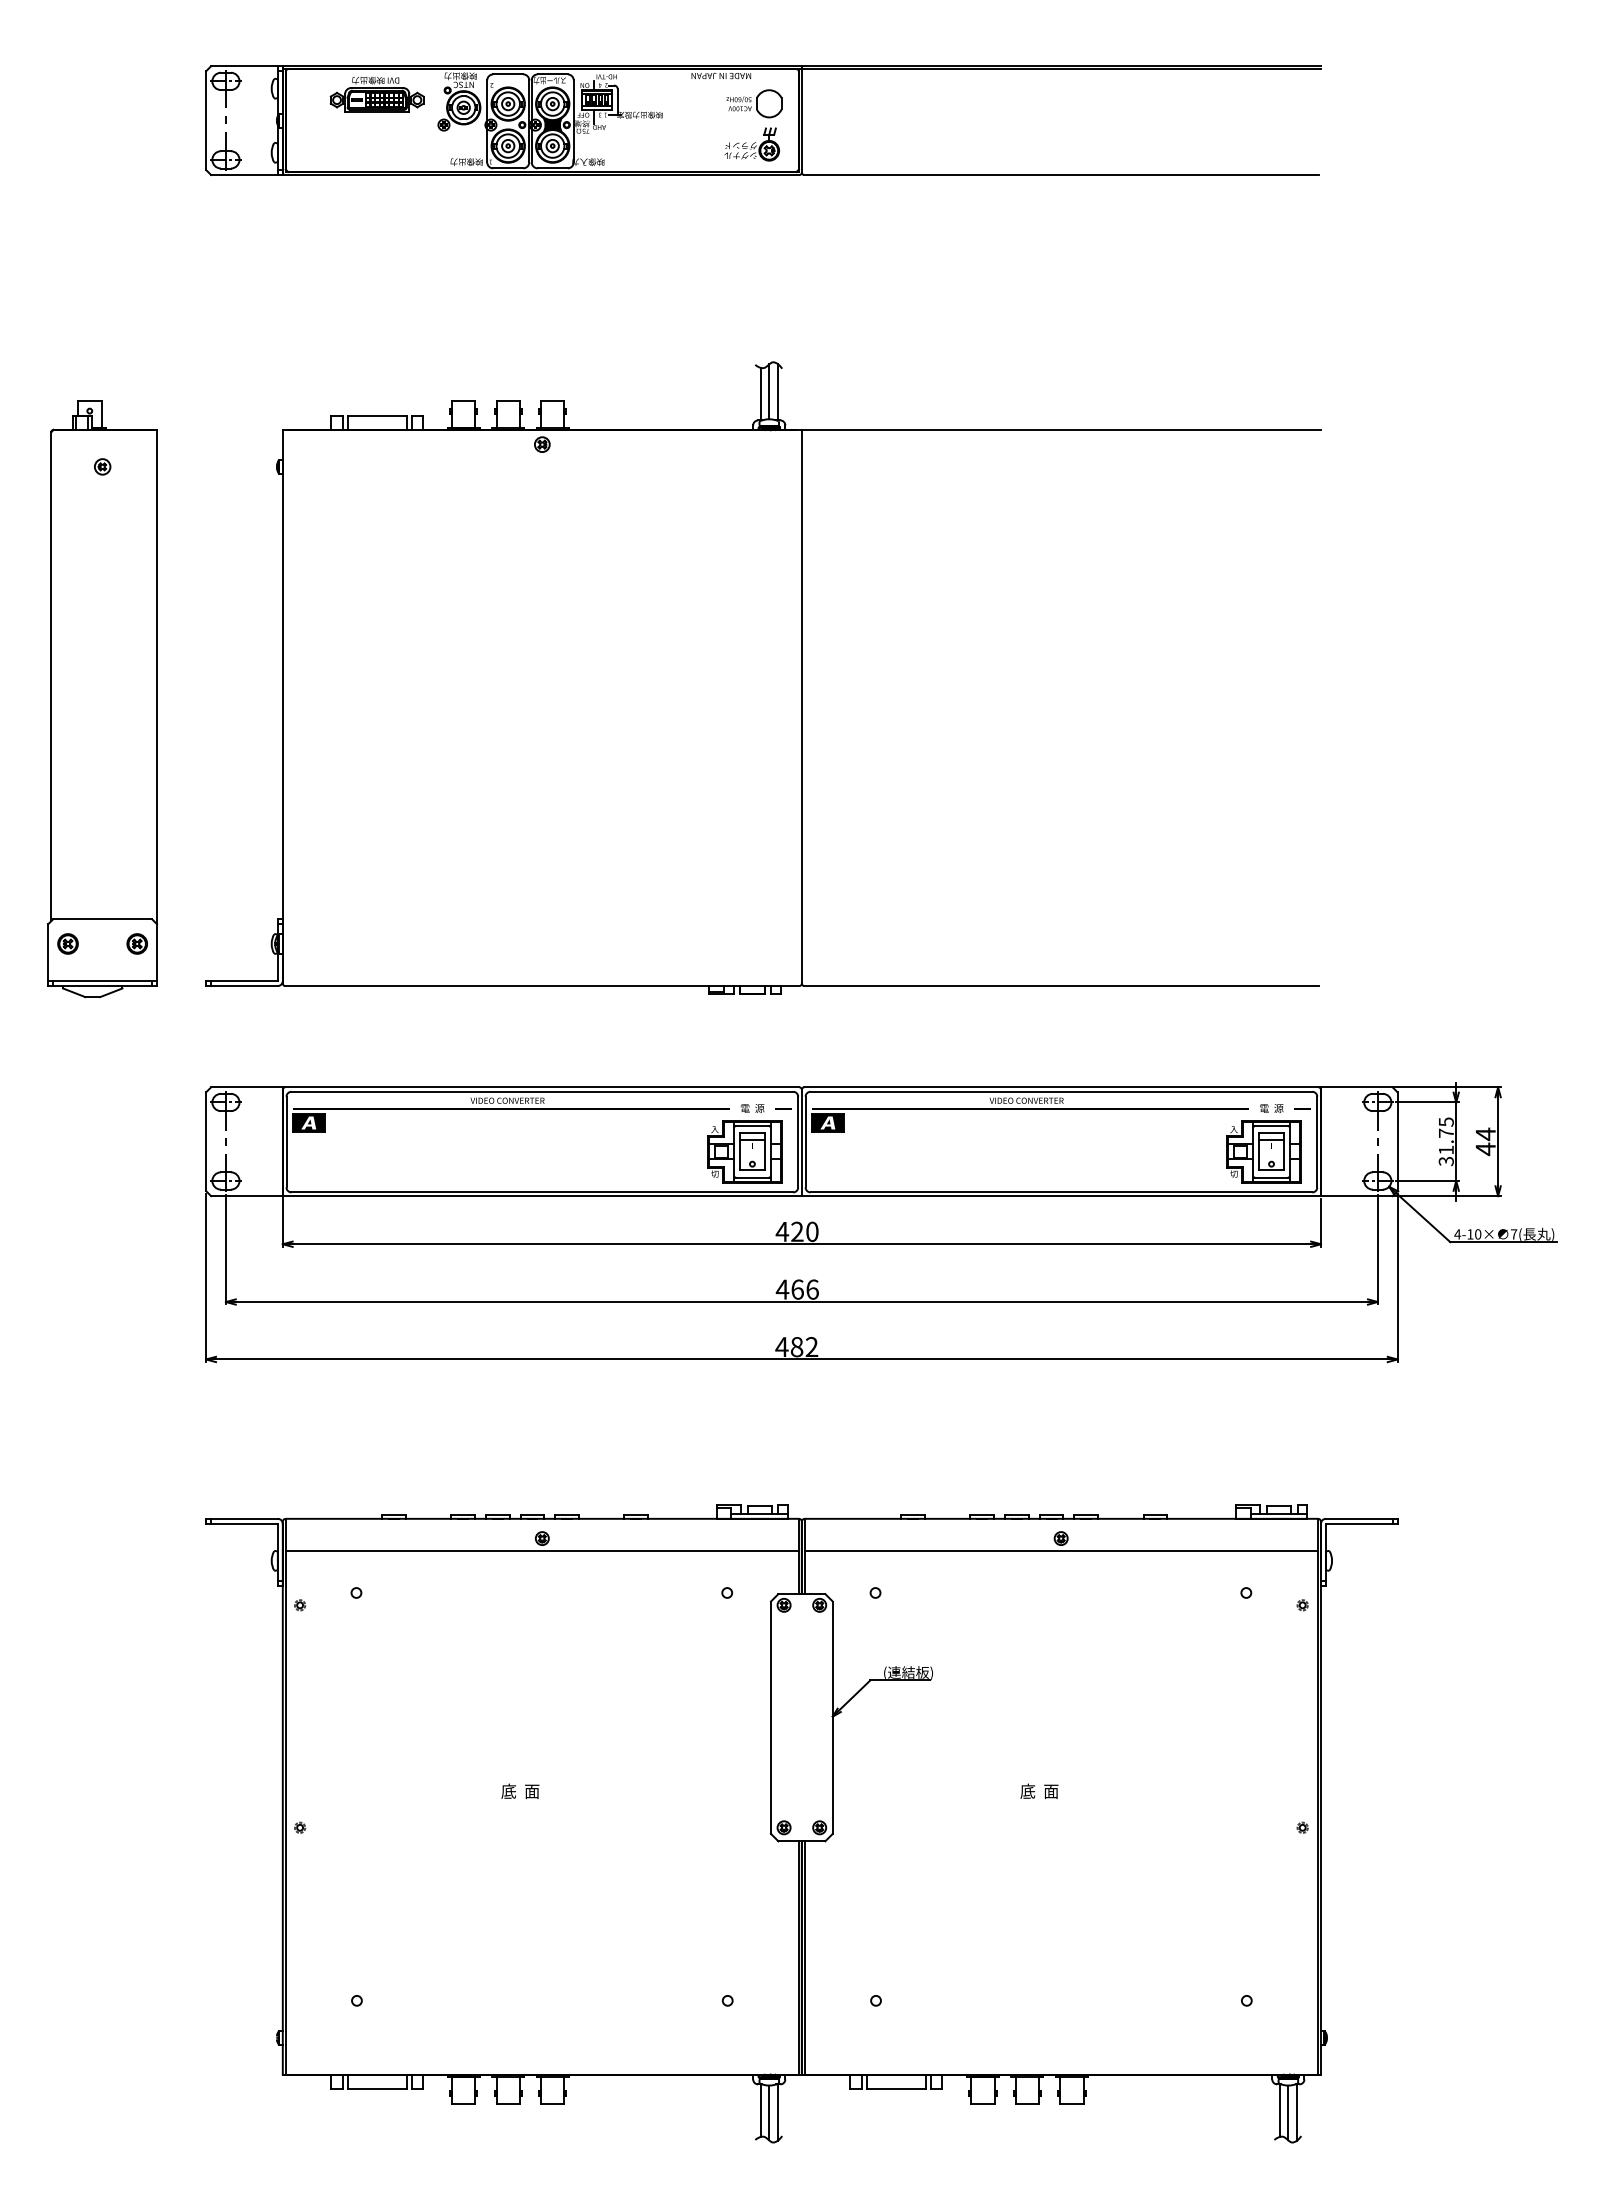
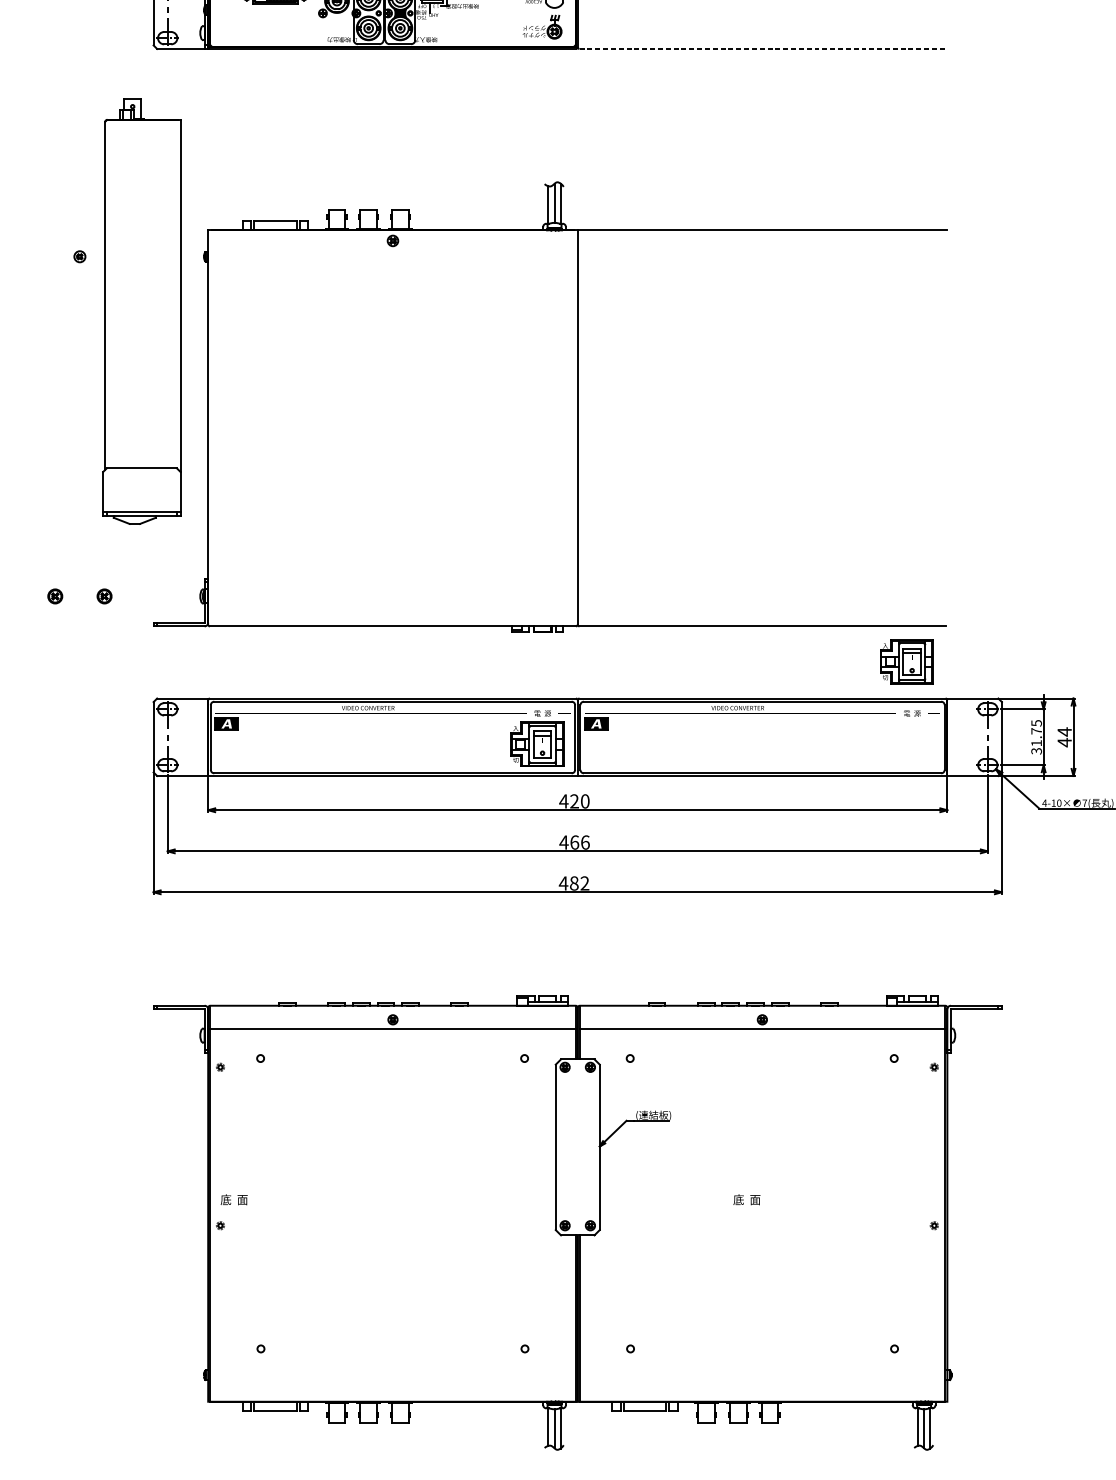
line: (1061, 175) -> (762, 49), solid -> dashed
part: (102, 699) -> (141, 312), moved
part: (1263, 1151) -> (906, 661), moved
text: (520, 1790) -> (234, 1199), moved

